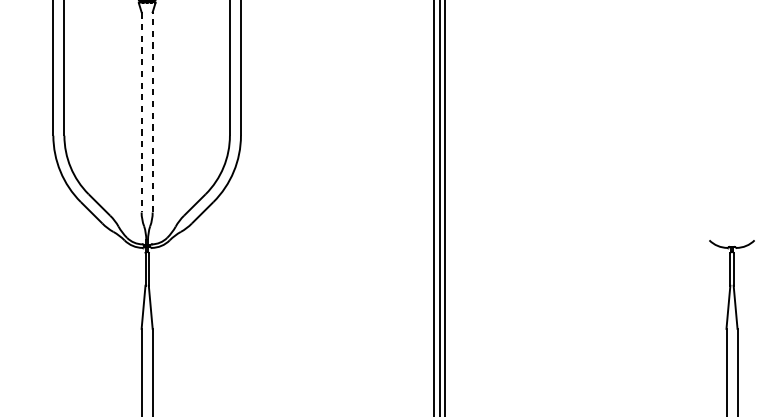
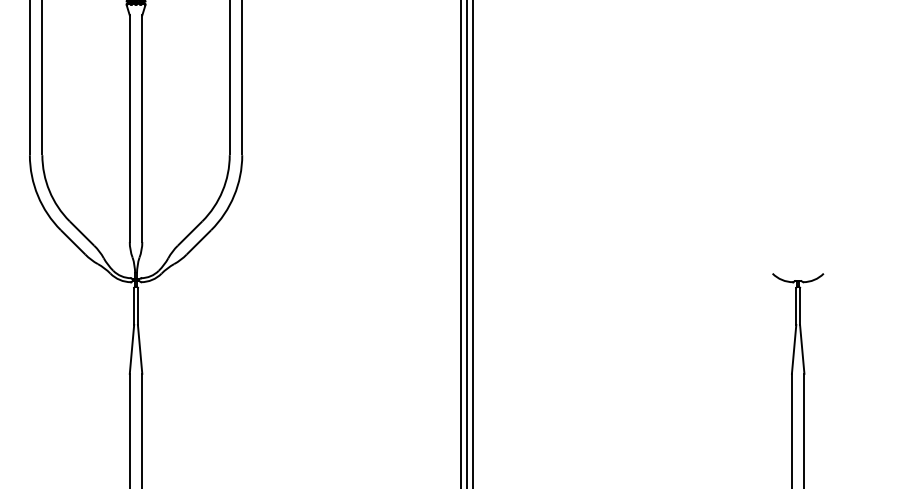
line: (152, 112) -> (142, 128), dashed -> solid
line: (141, 113) -> (129, 129), dashed -> solid

